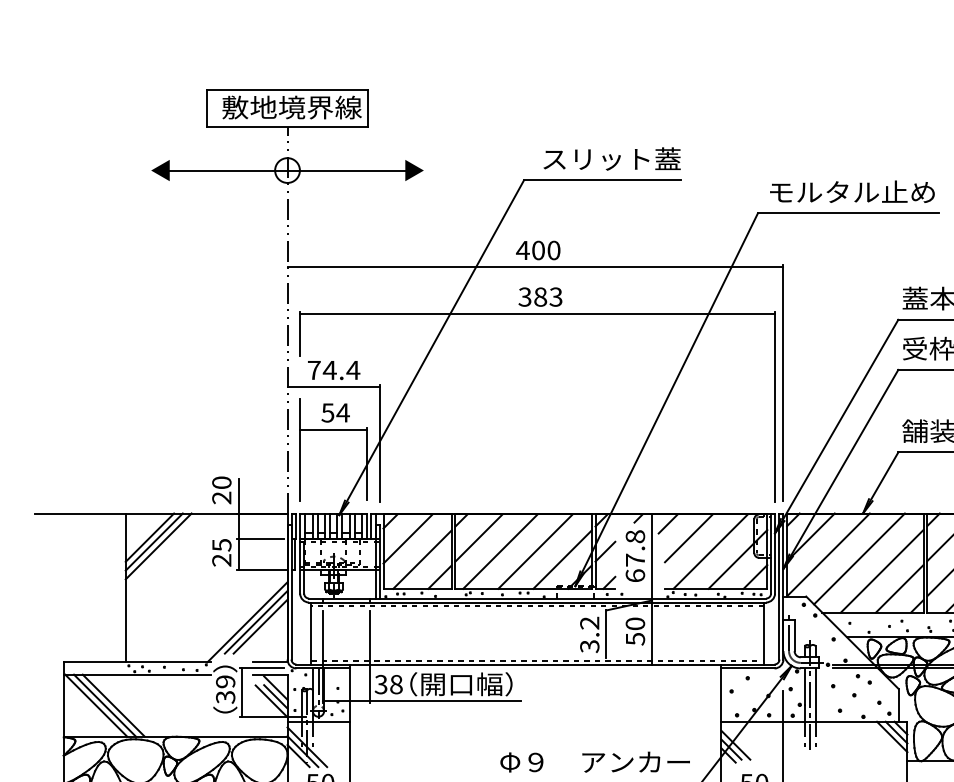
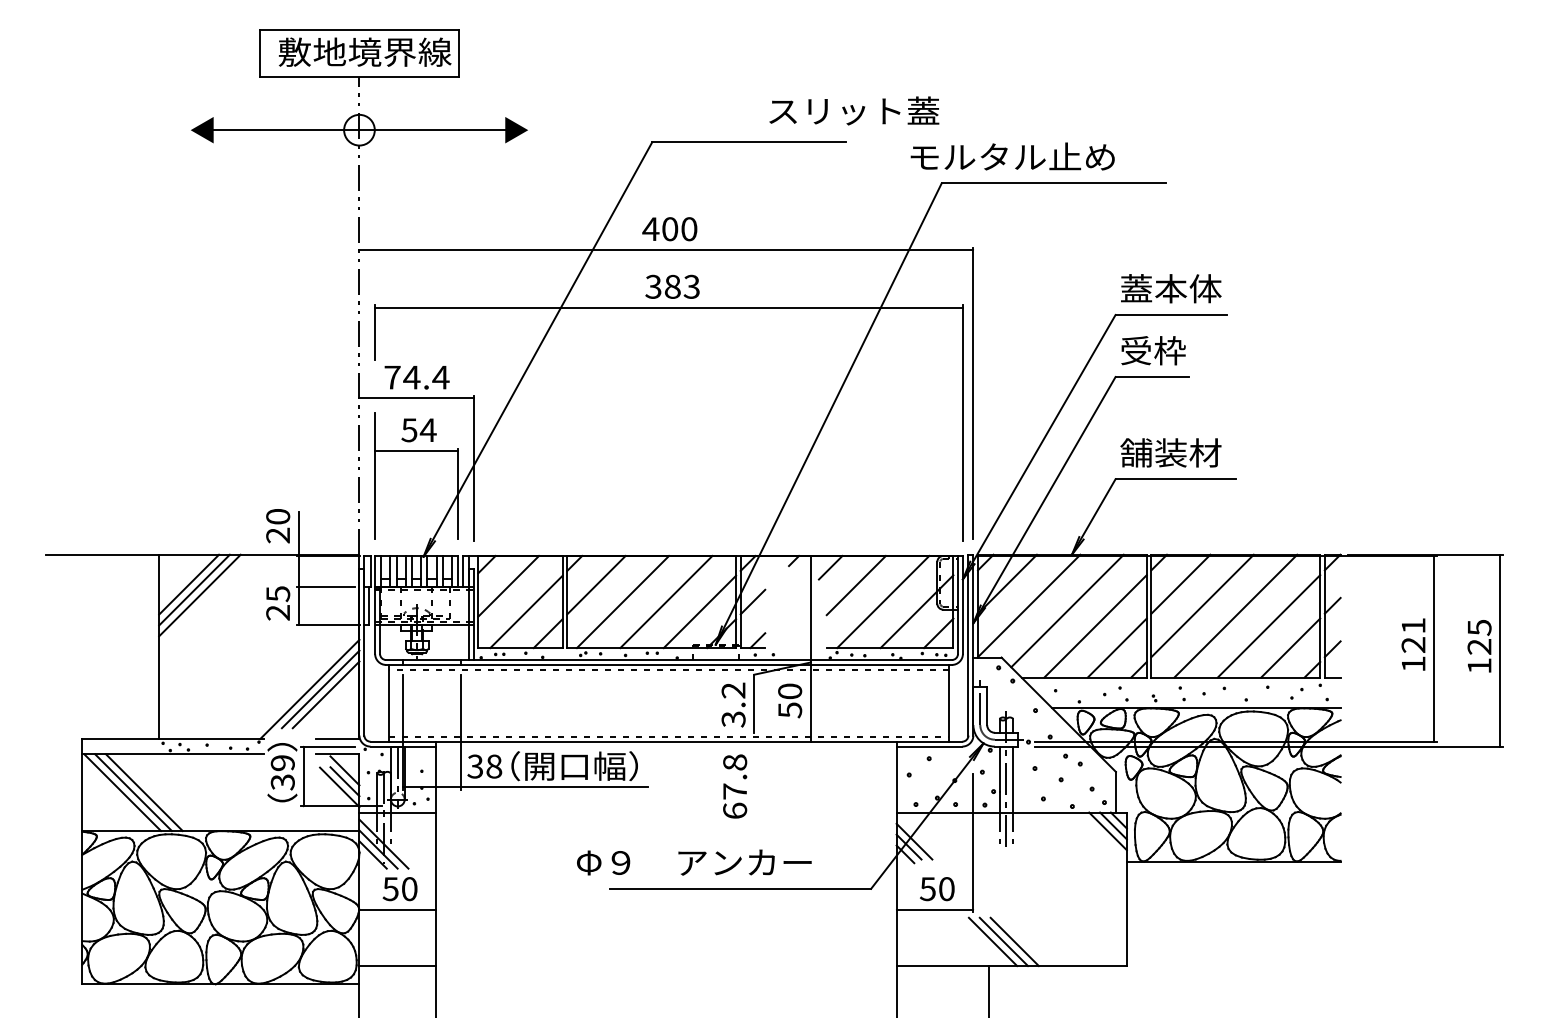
text: (612, 158) -> (854, 110), moved
text: (852, 191) -> (1012, 156), moved
text: (635, 556) -> (735, 786), moved
text: (595, 762) -> (694, 862), moved

